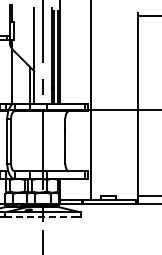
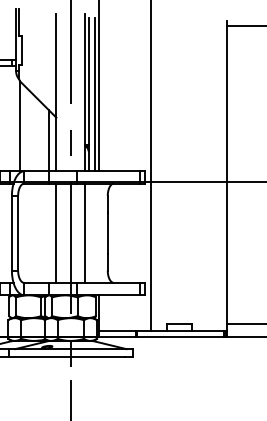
line: (34, 141) -> (56, 233), added
line: (51, 141) -> (84, 233), added
line: (41, 216) -> (68, 357), dashed -> solid

